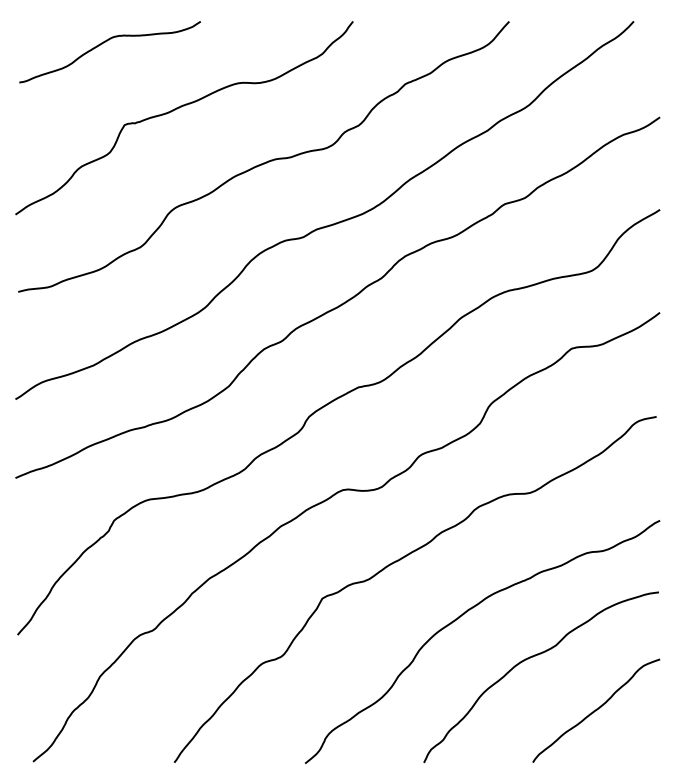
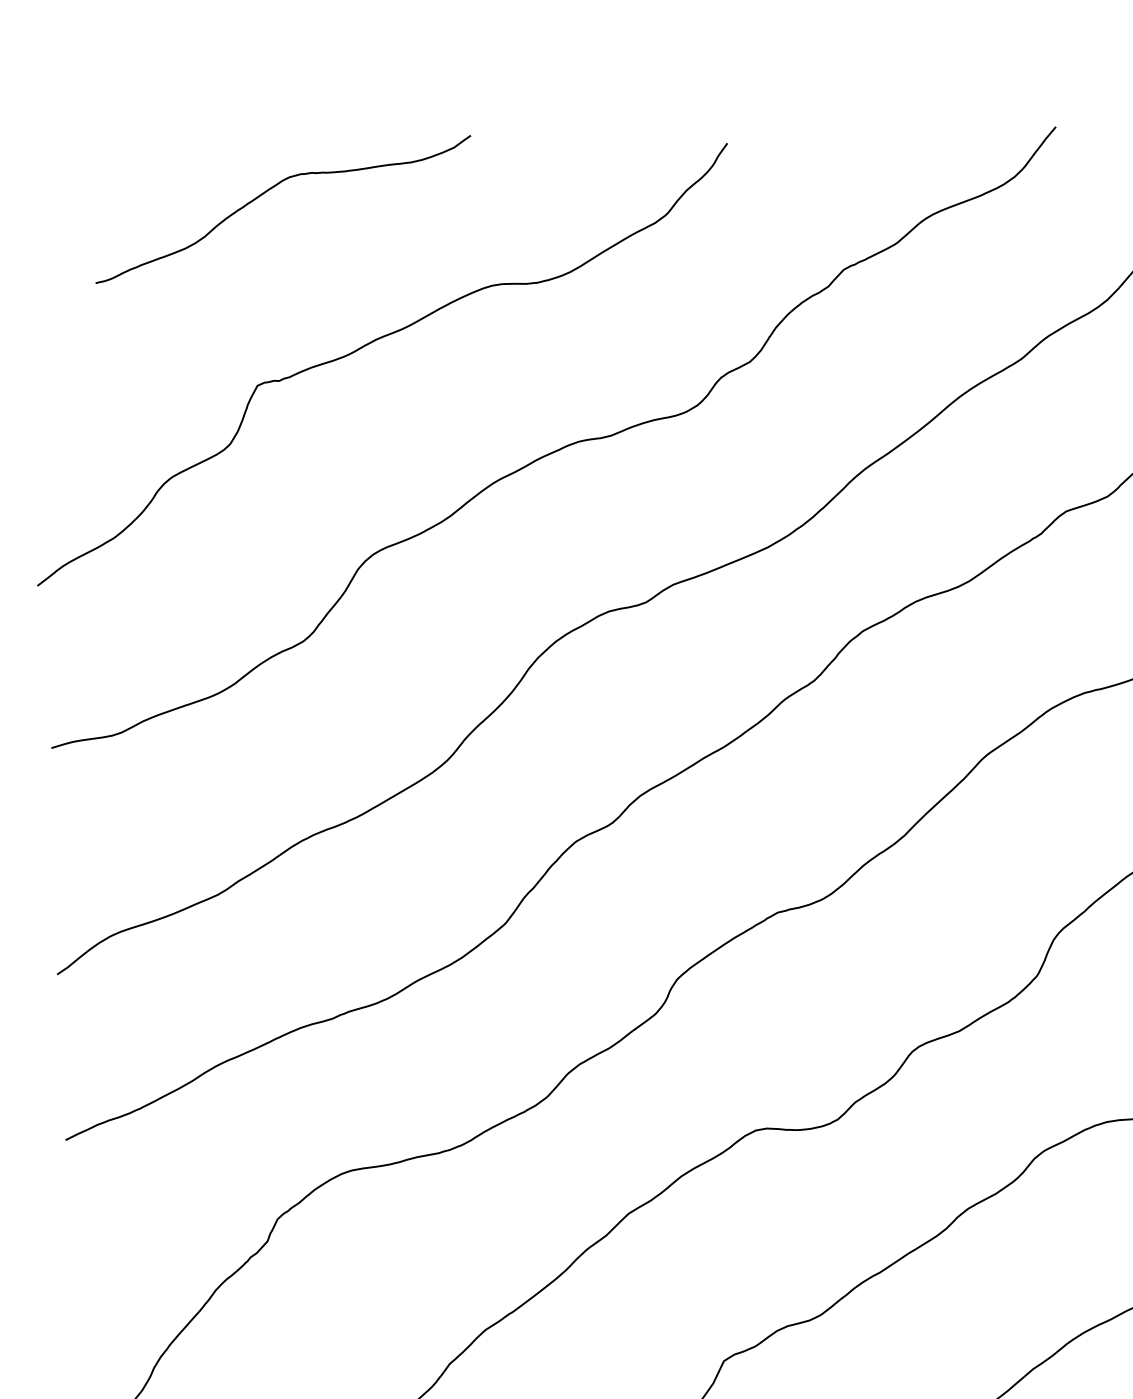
curve: (102, 44) -> (266, 194), moved

